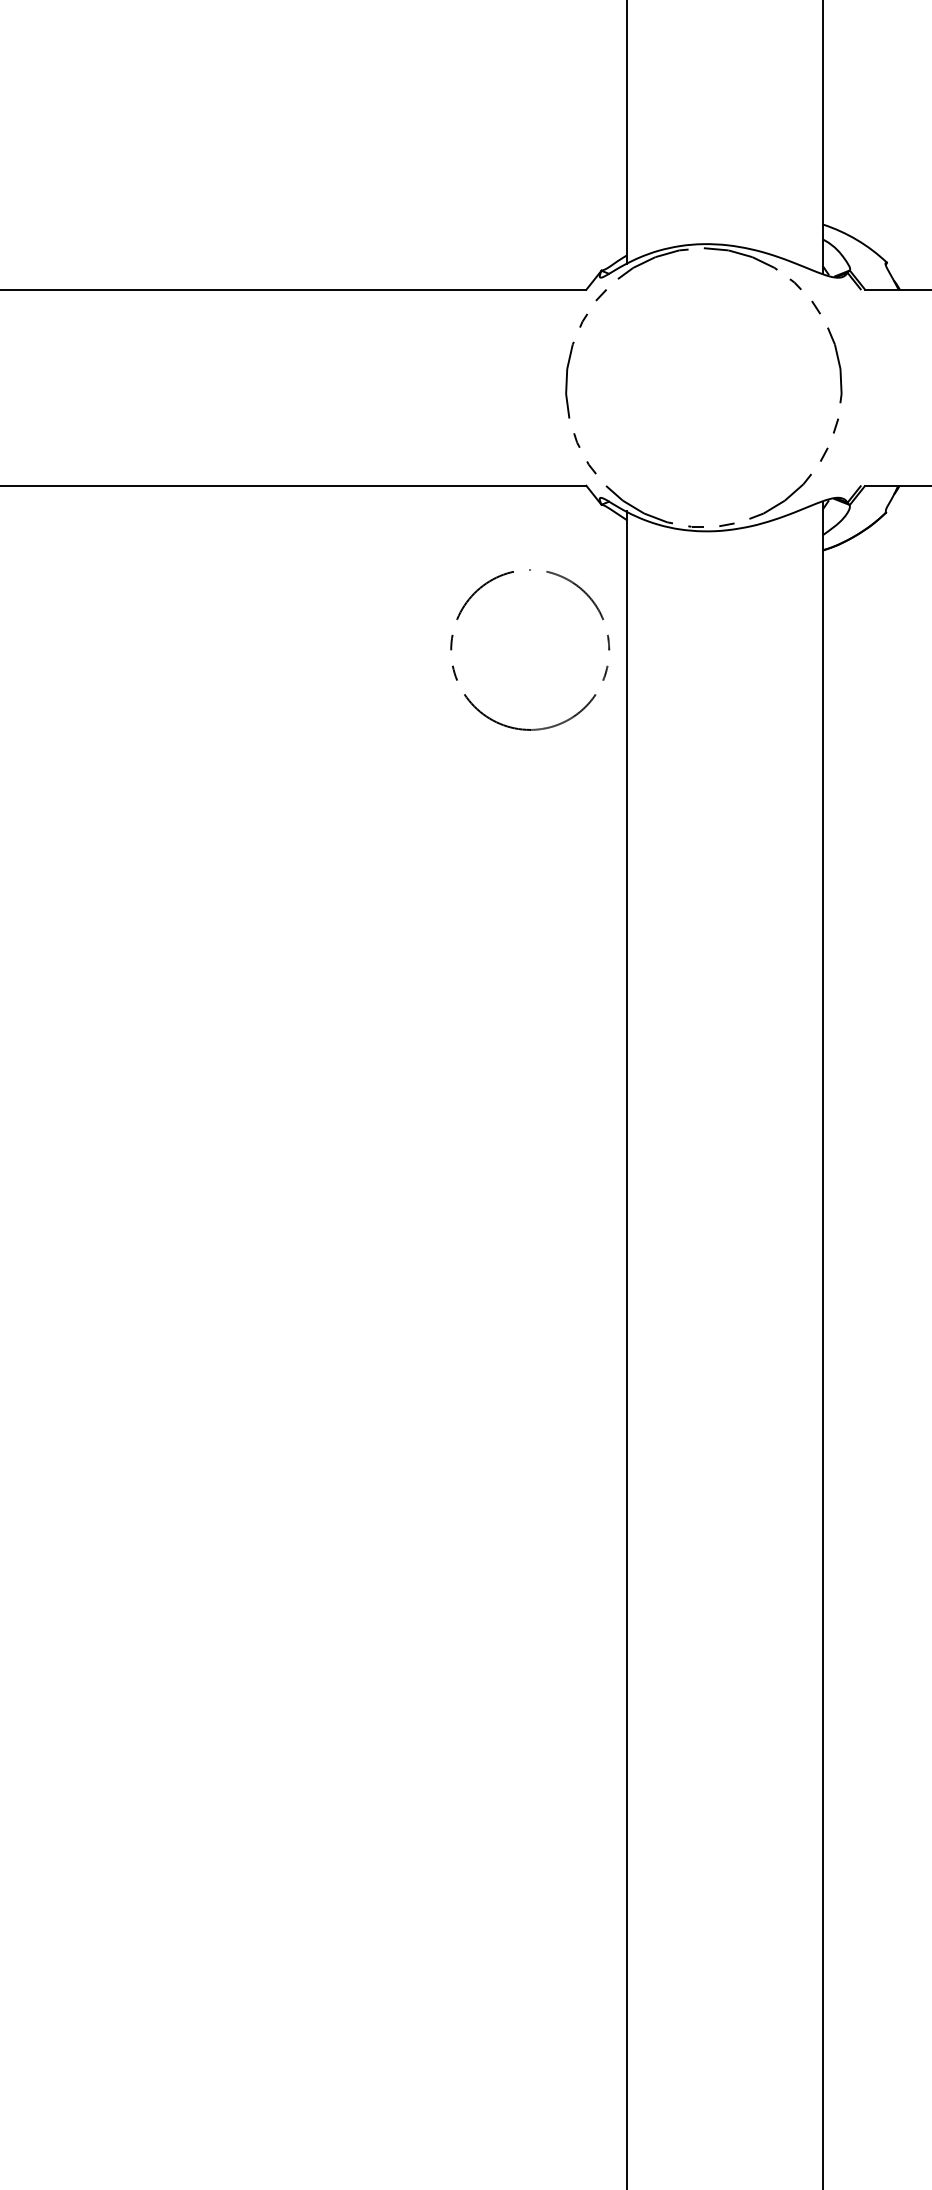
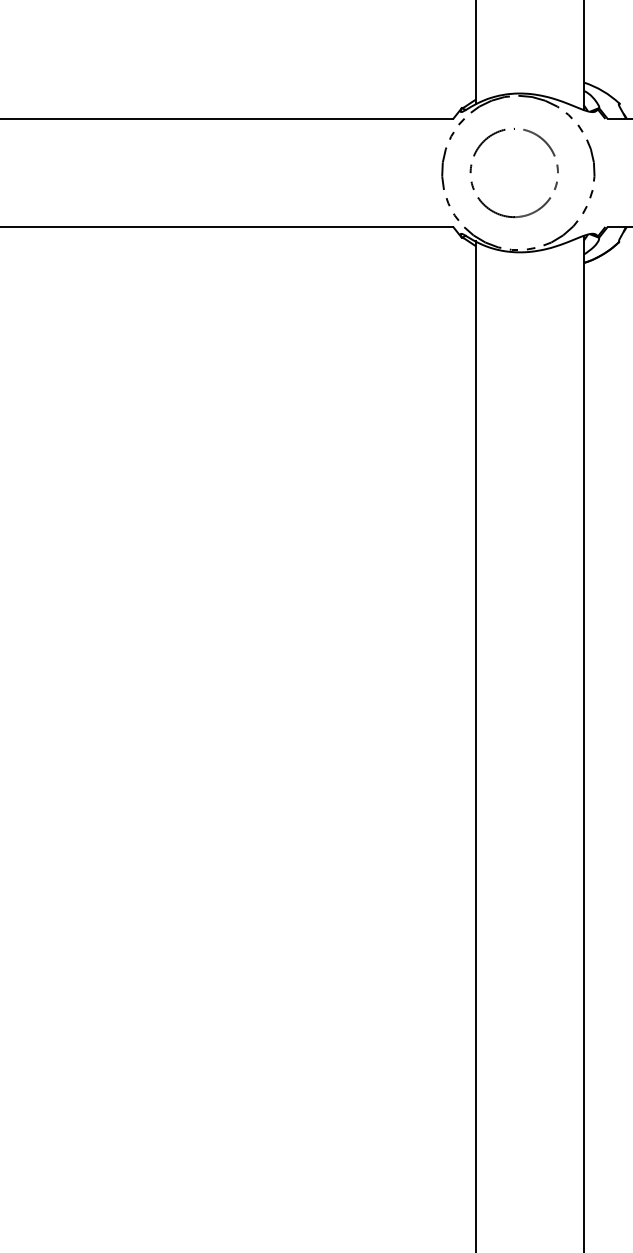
part: (456, 670) -> (473, 184), moved

